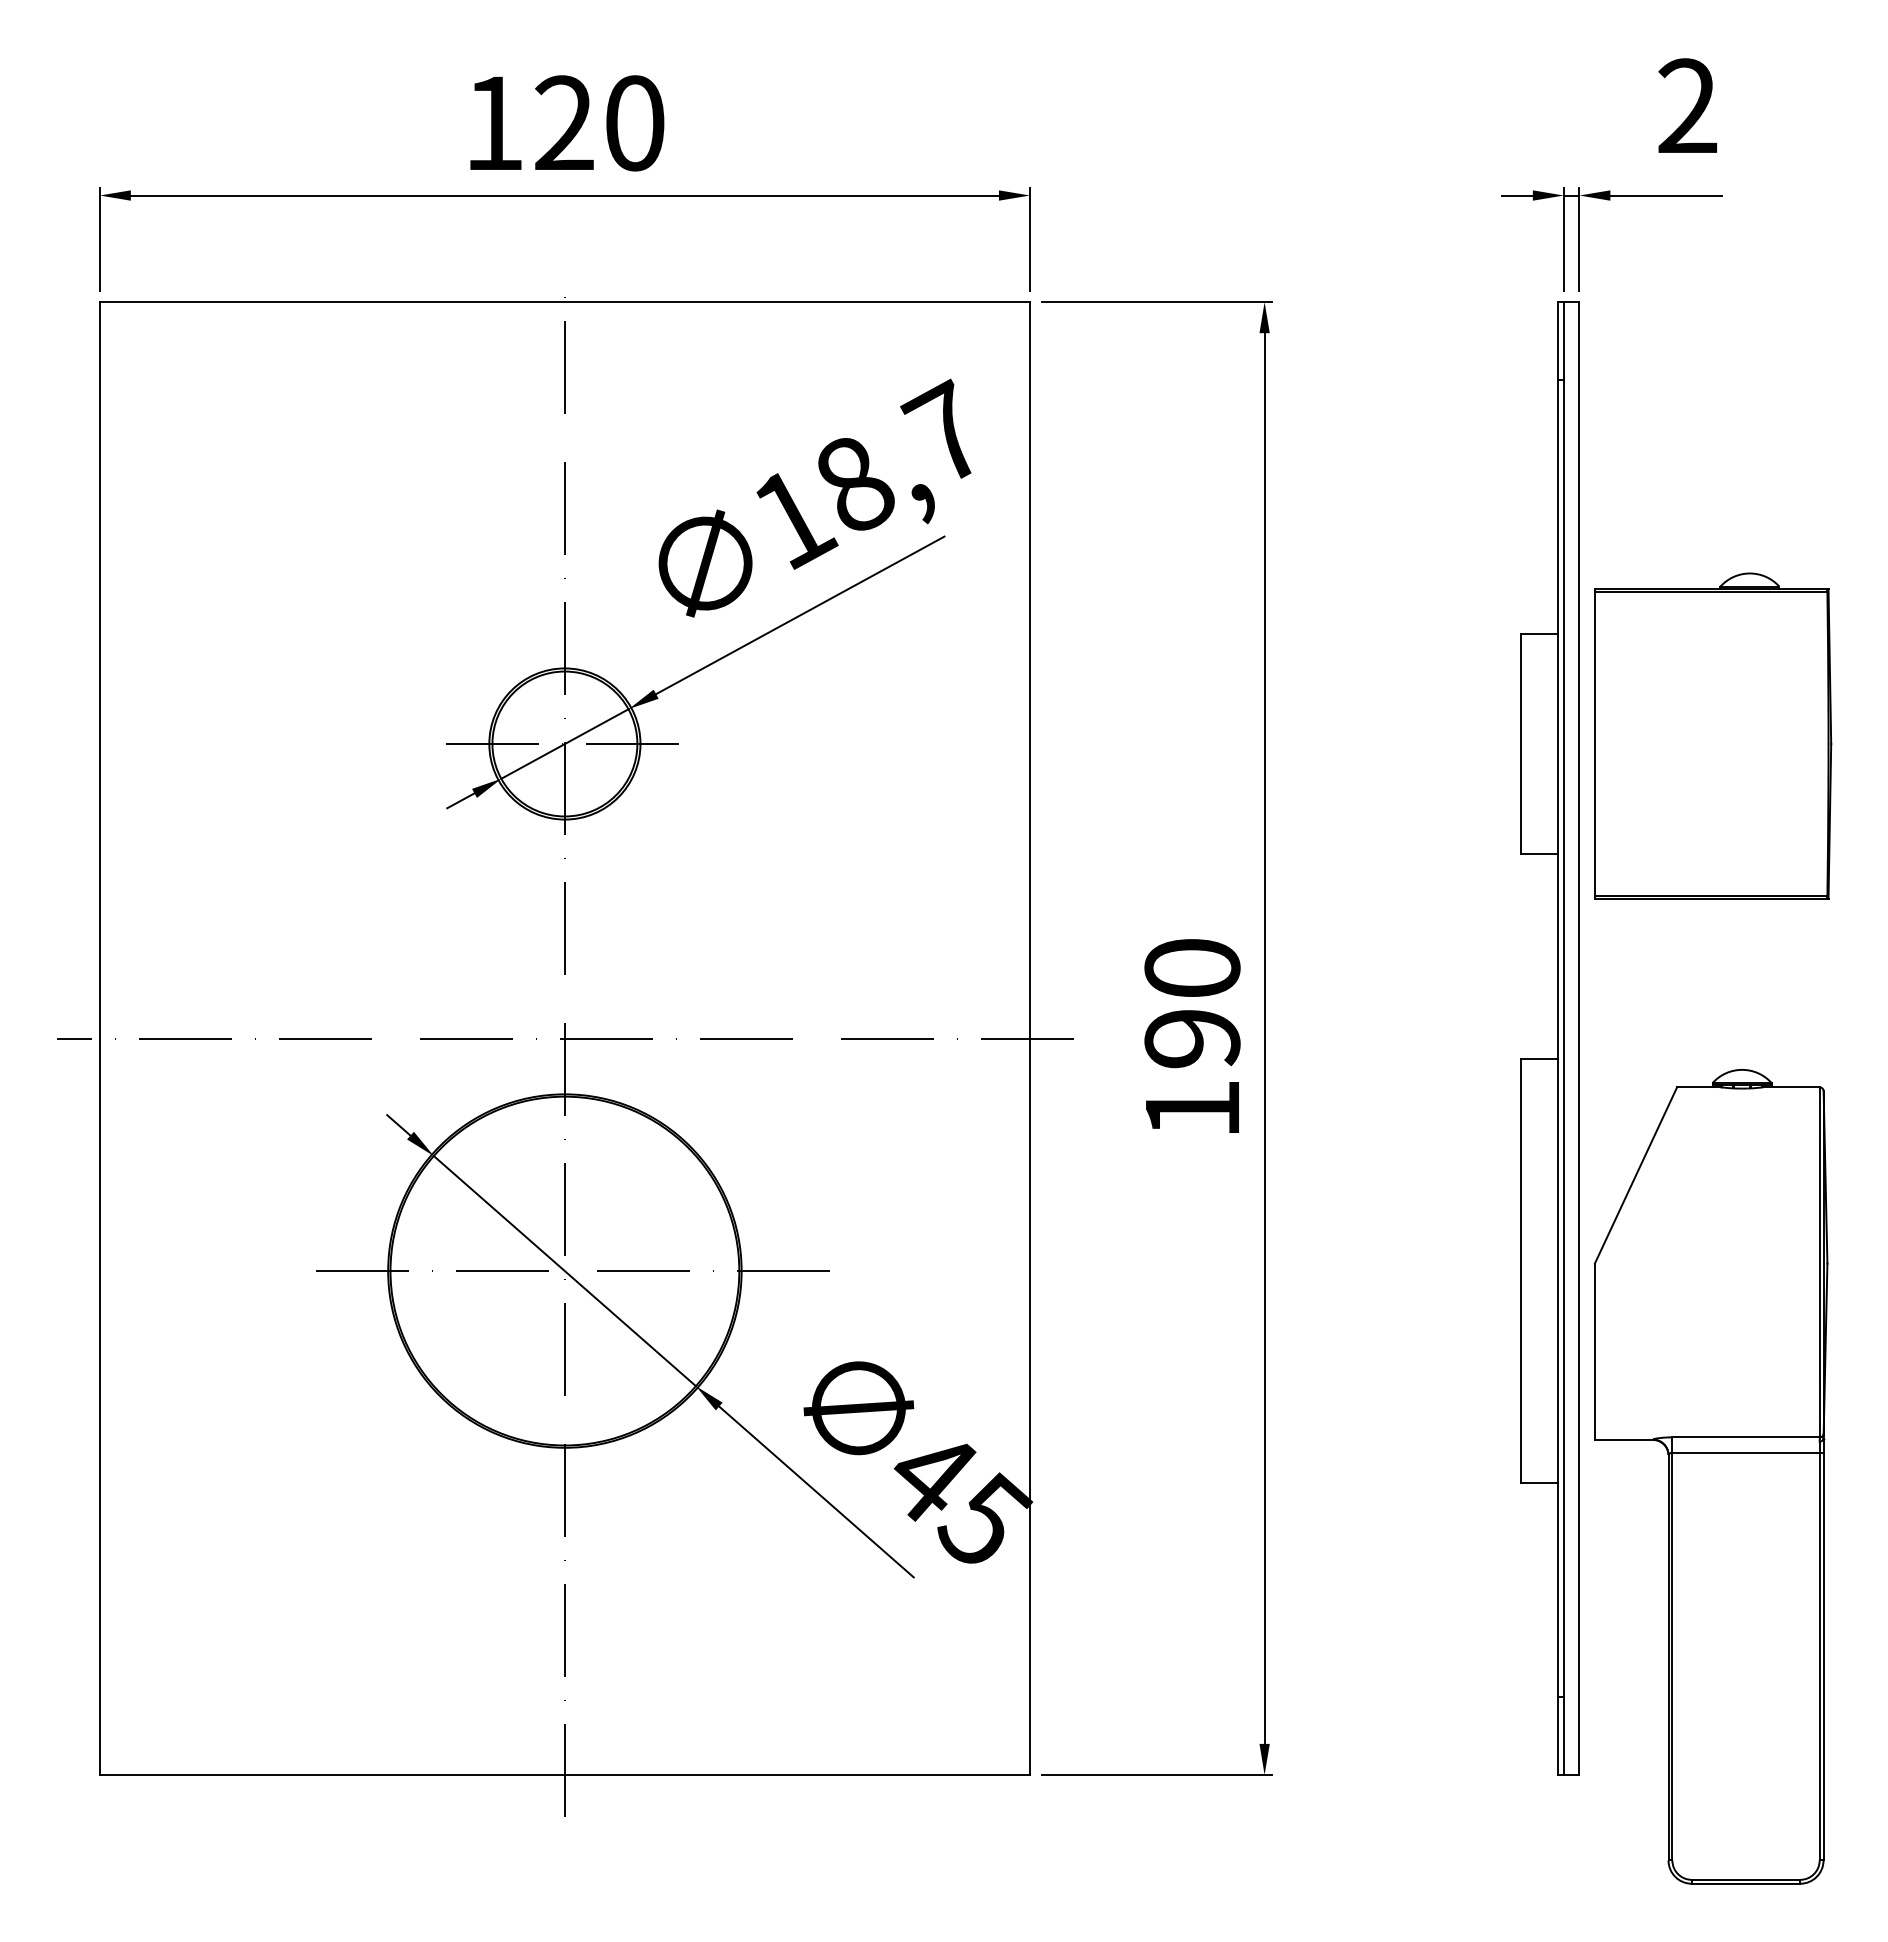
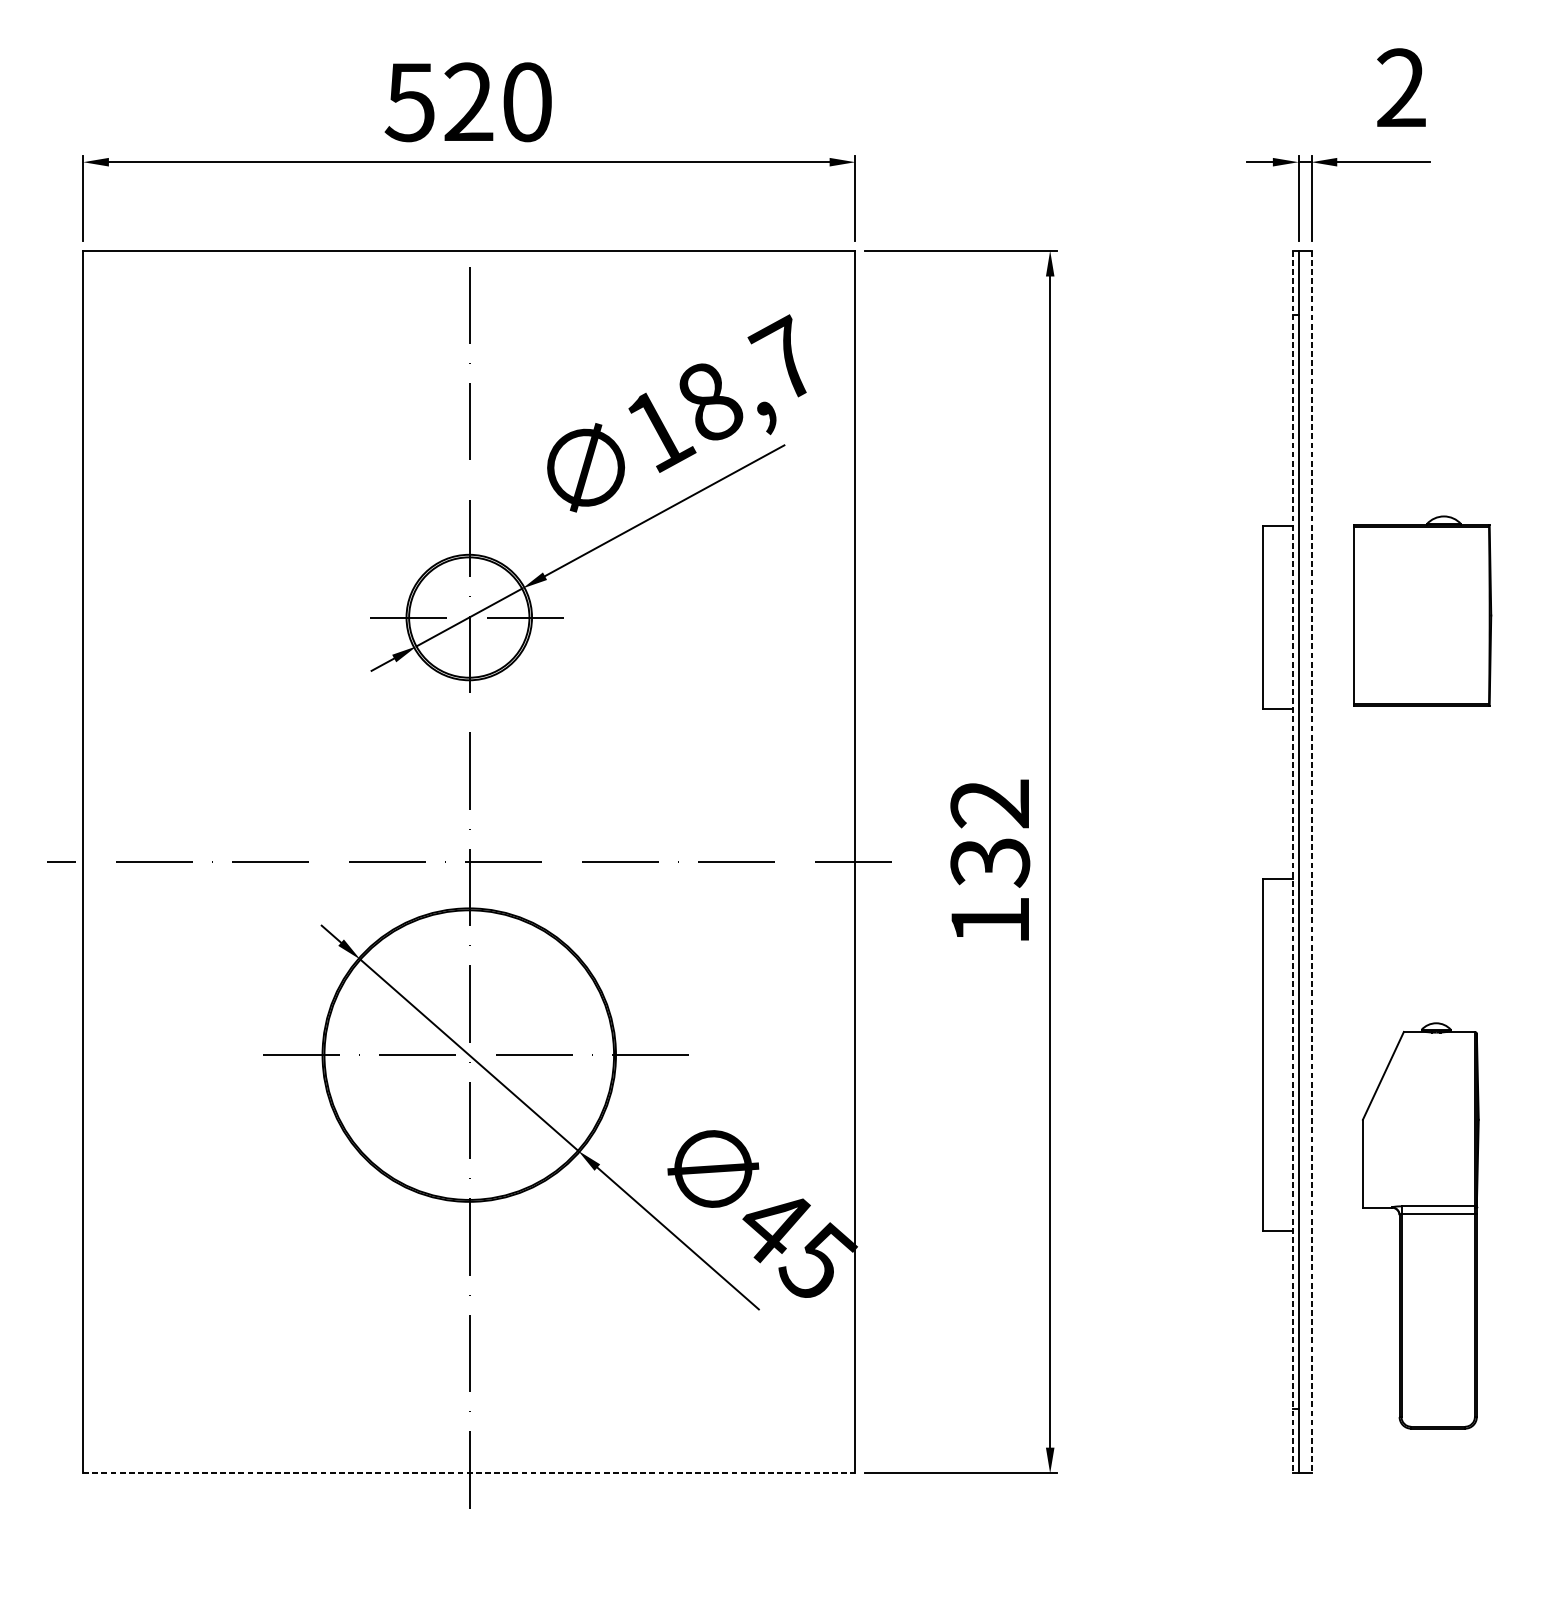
text: (492, 123) -> (409, 102), 120 -> 520
part: (1713, 735) -> (1422, 610), size x0.7
text: (1192, 1004) -> (990, 833), 190 -> 132
line: (1557, 1039) -> (1293, 862), solid -> dashed
line: (1579, 1039) -> (1311, 862), solid -> dashed
part: (1710, 1476) -> (1420, 1225), size x0.6
line: (565, 1774) -> (469, 1473), solid -> dashed

